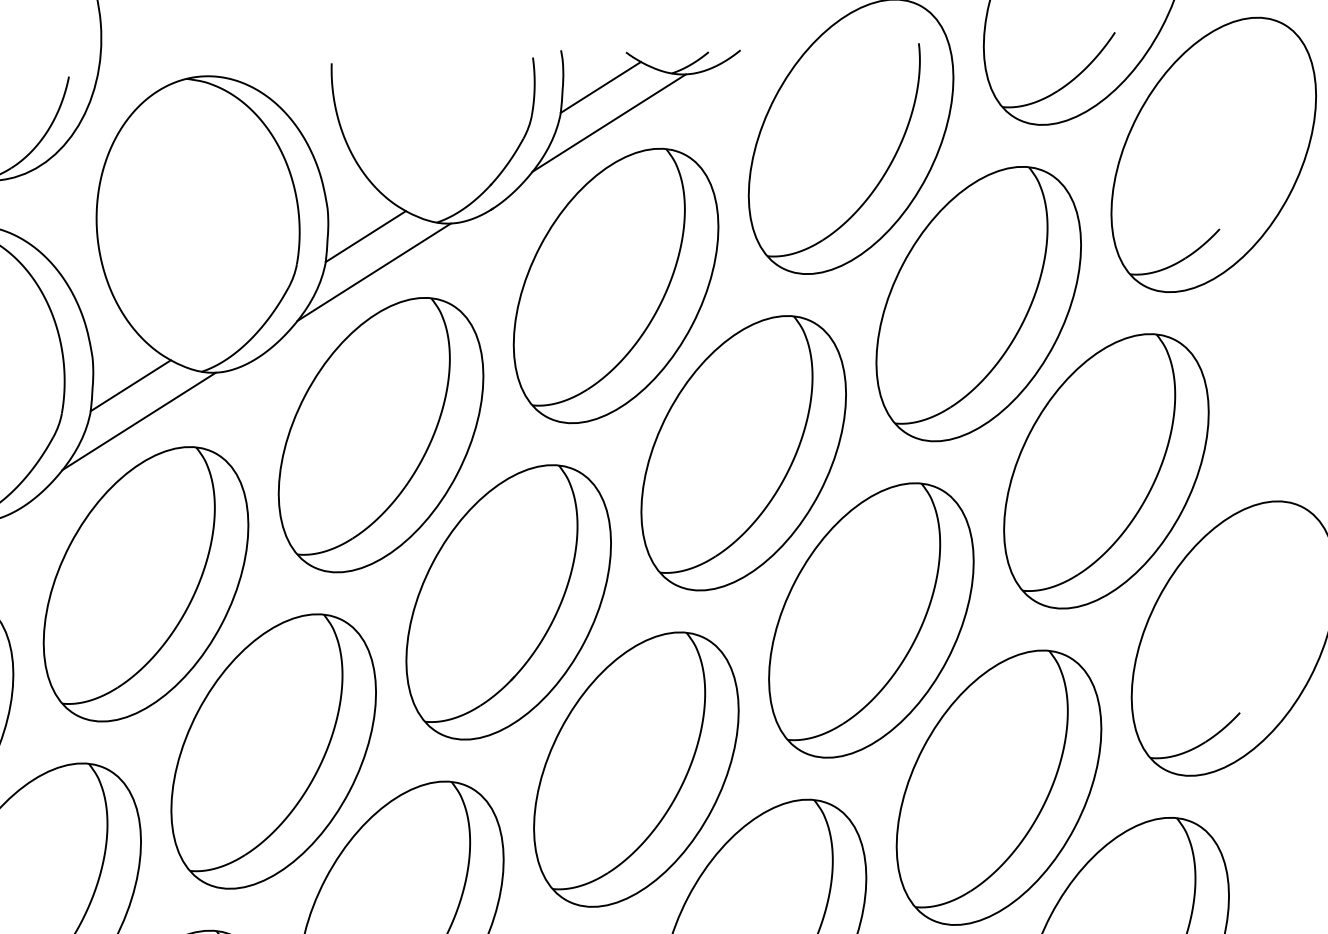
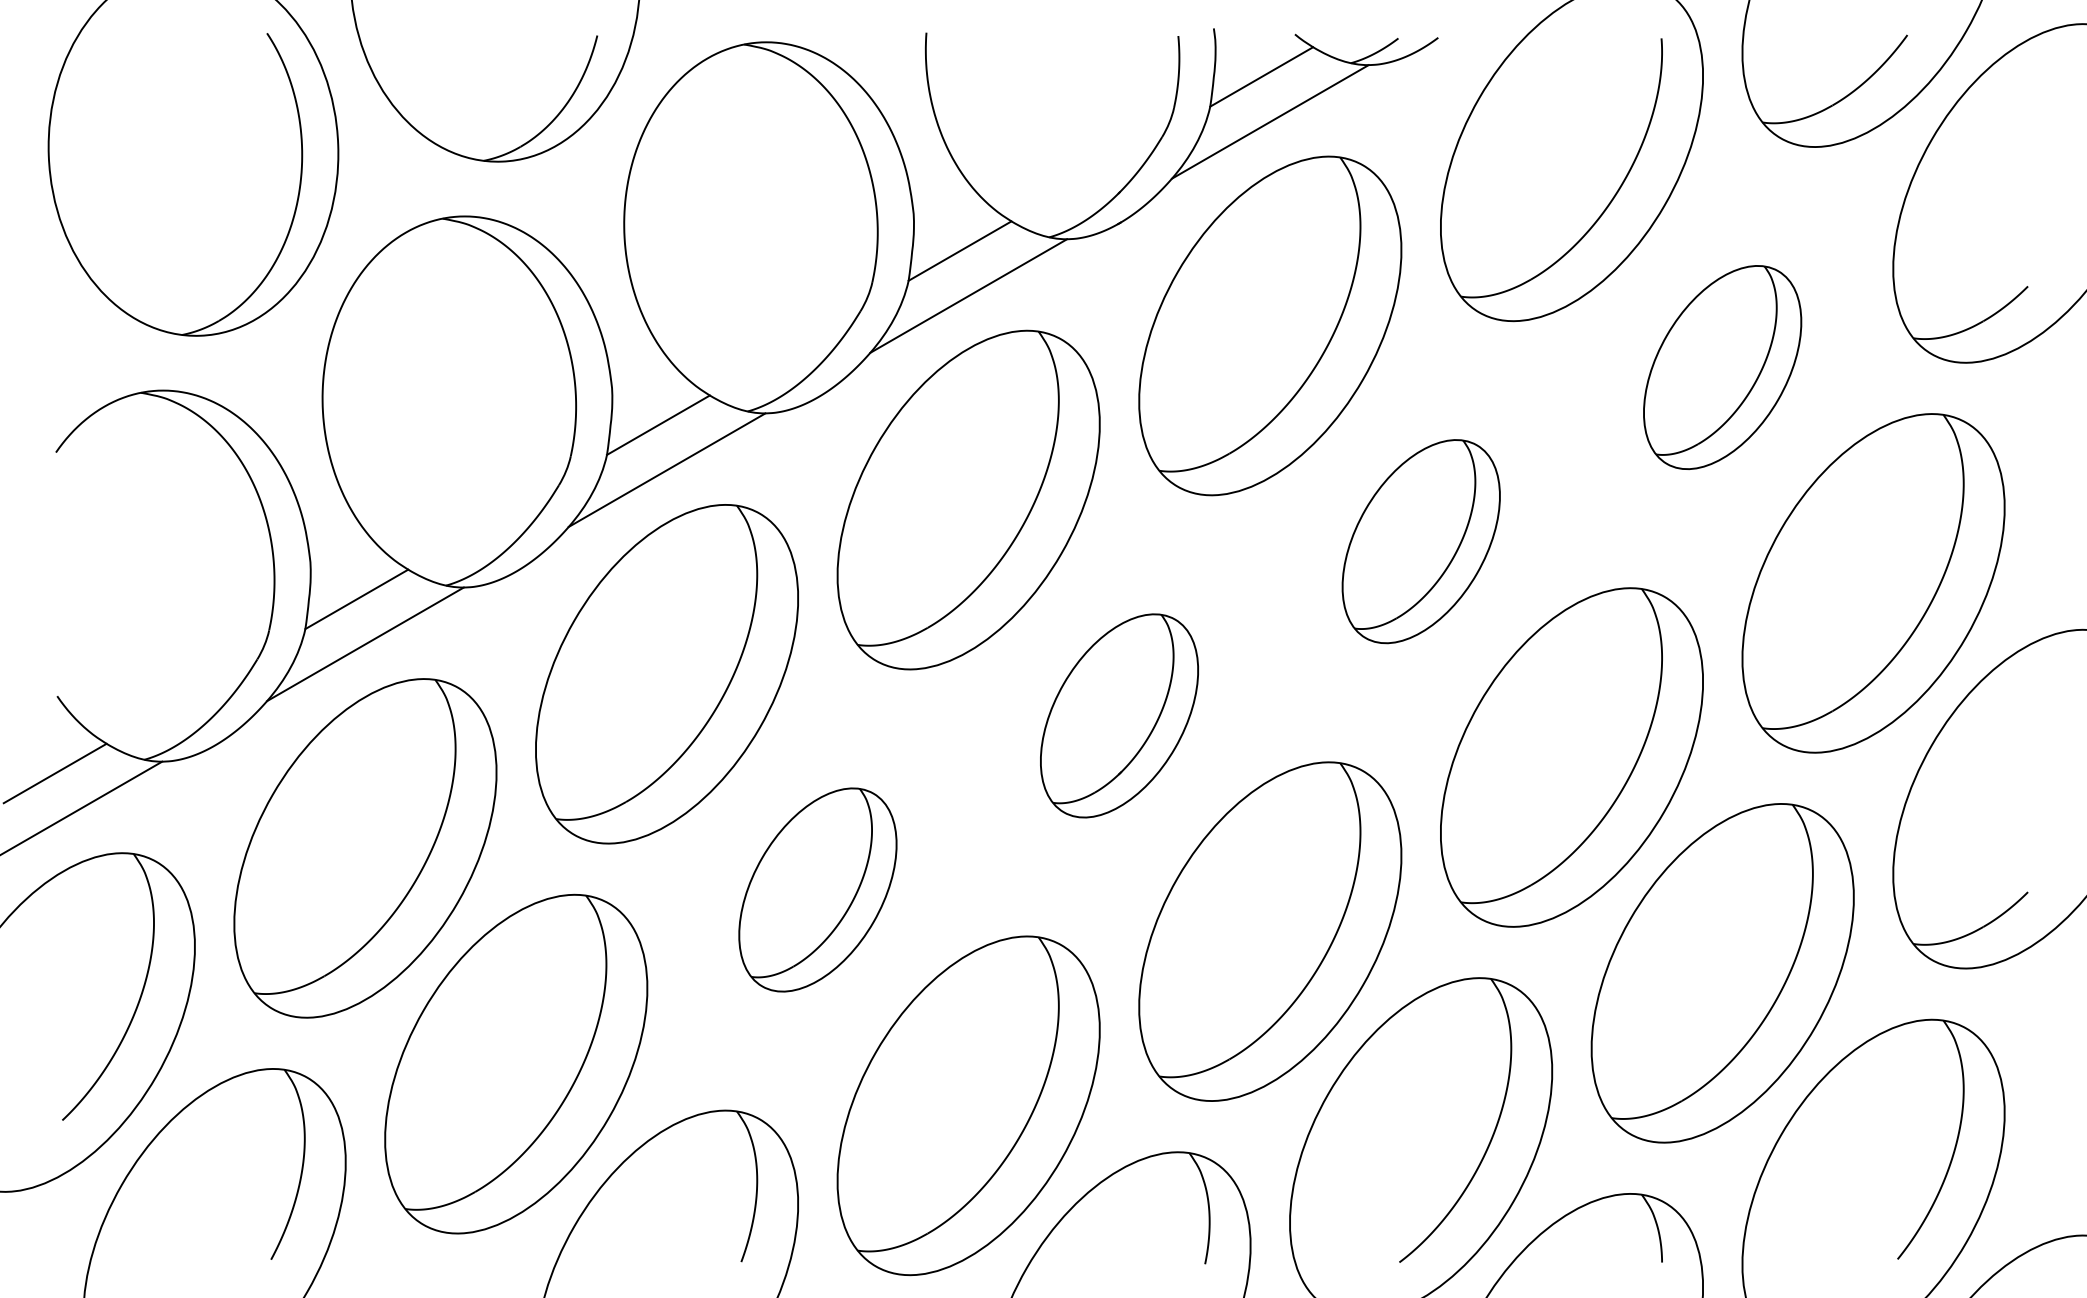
part: (978, 304) -> (1722, 367), size x0.6
part: (744, 453) -> (1421, 541), size x0.6
part: (508, 602) -> (1119, 715), size x0.6
part: (273, 751) -> (817, 889), size x0.6

